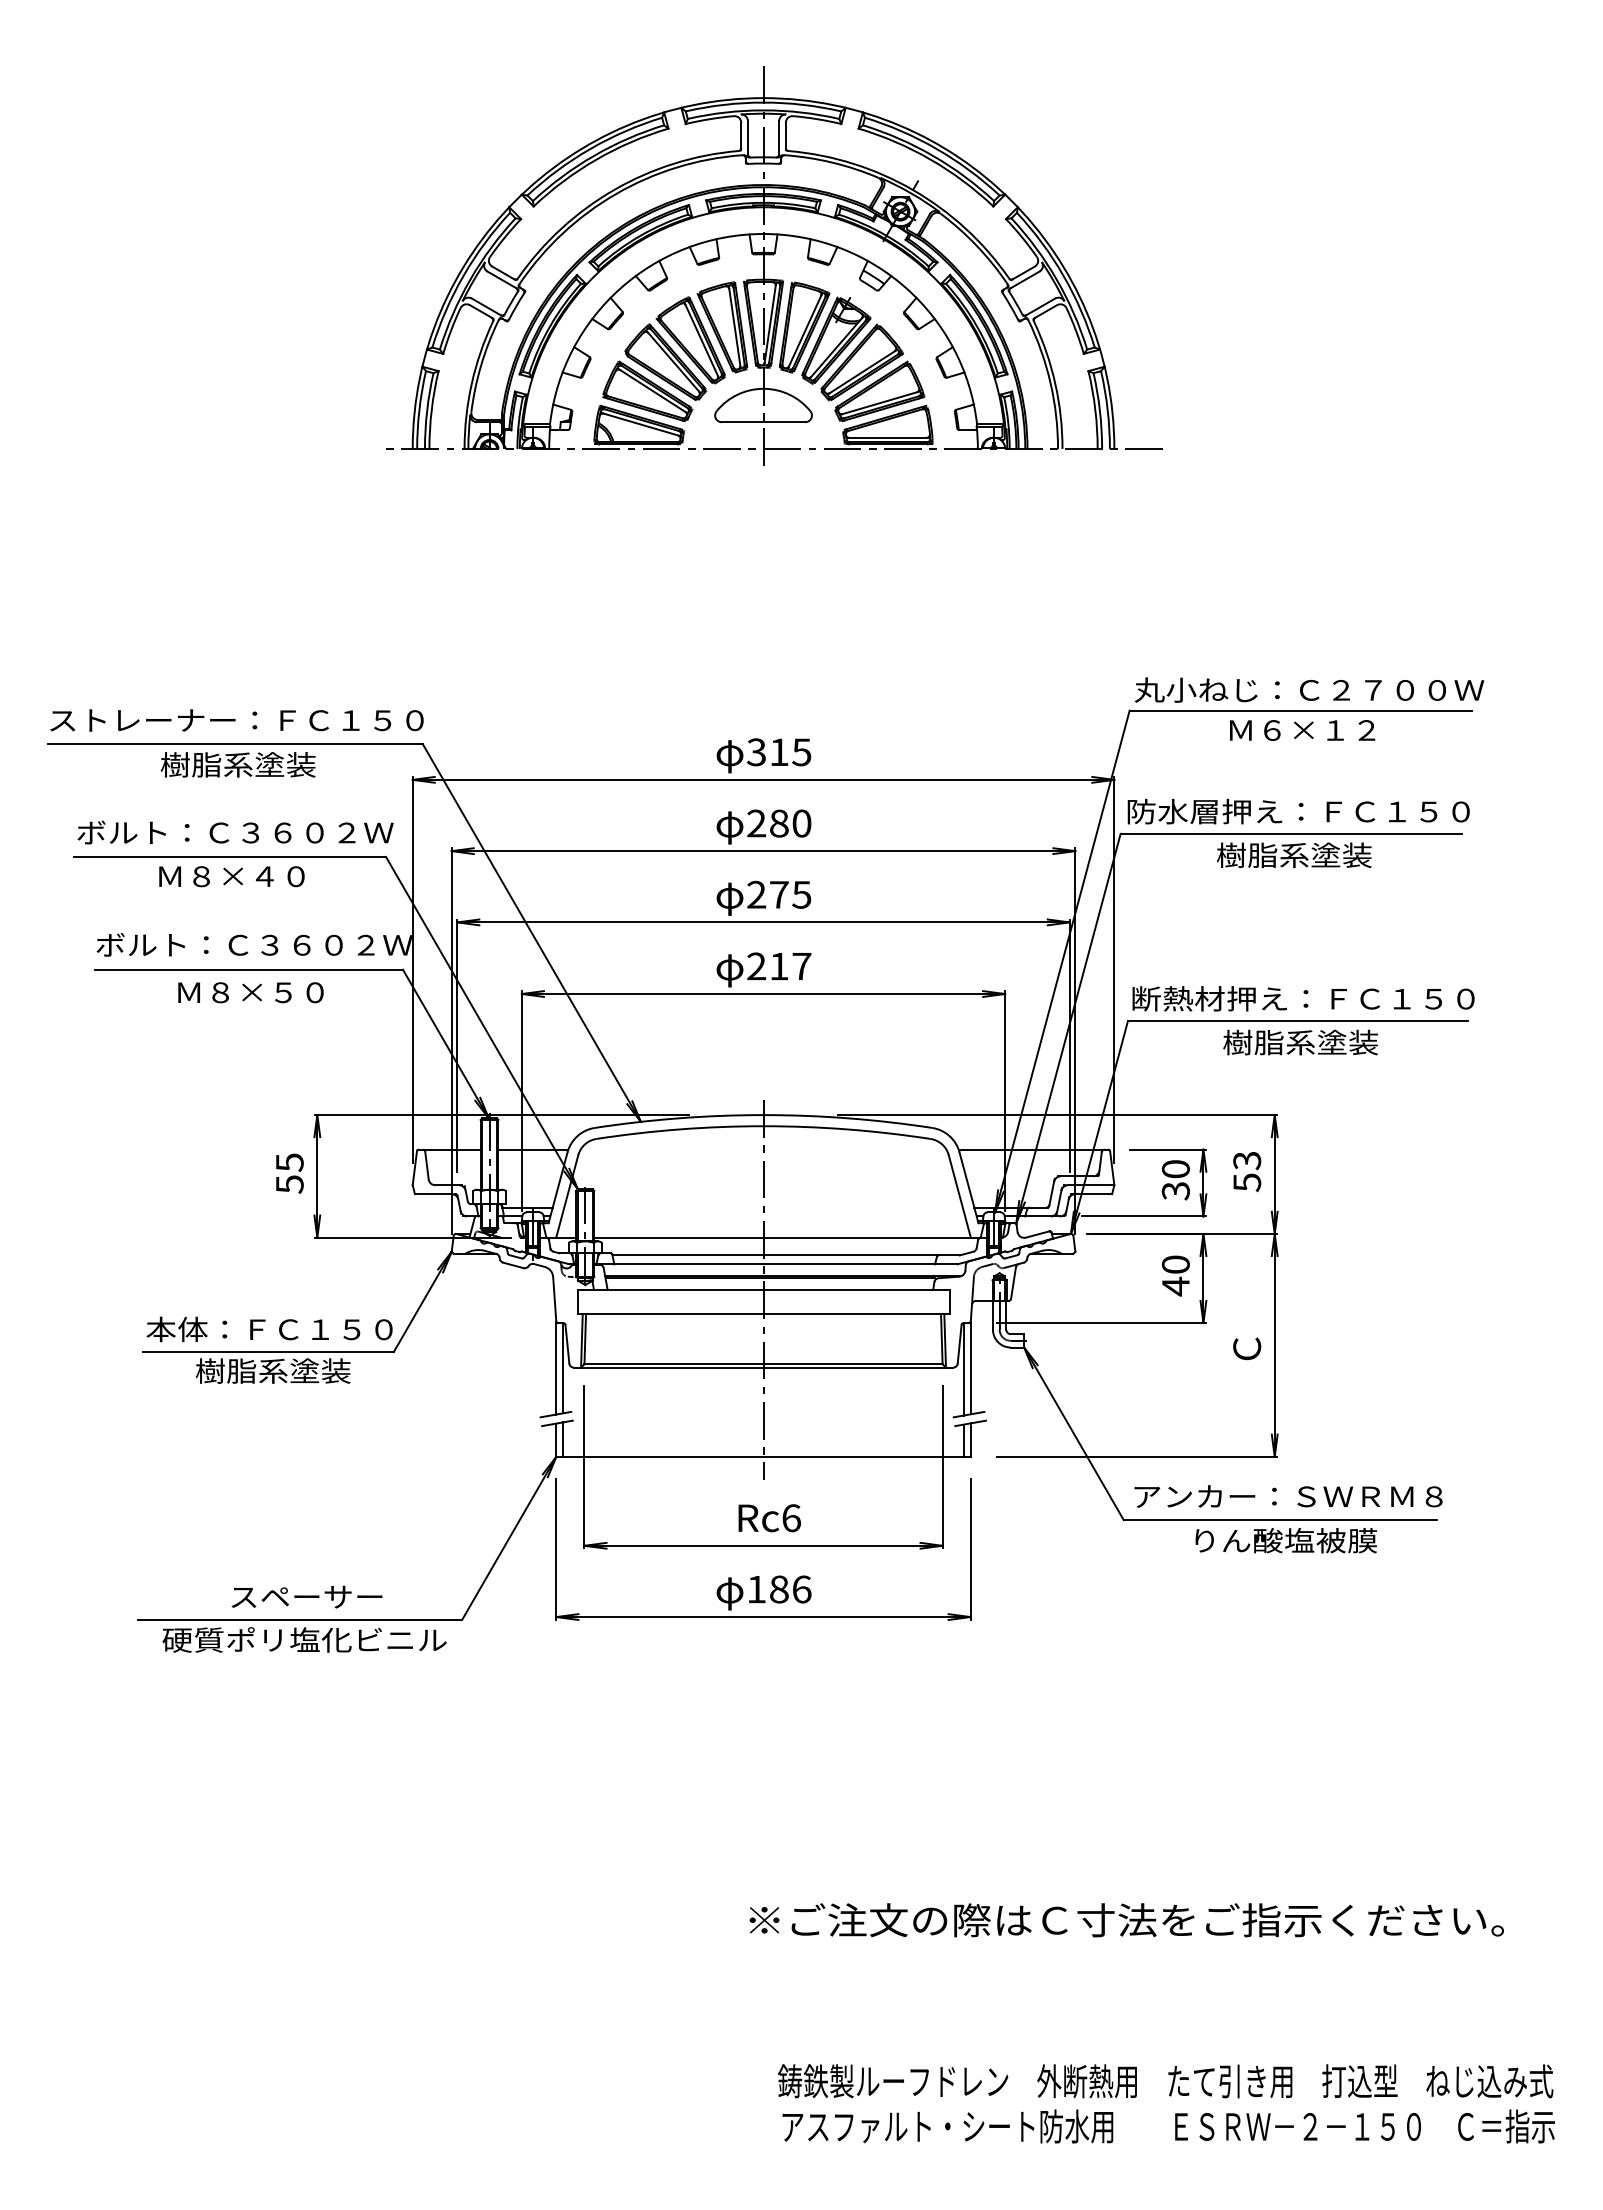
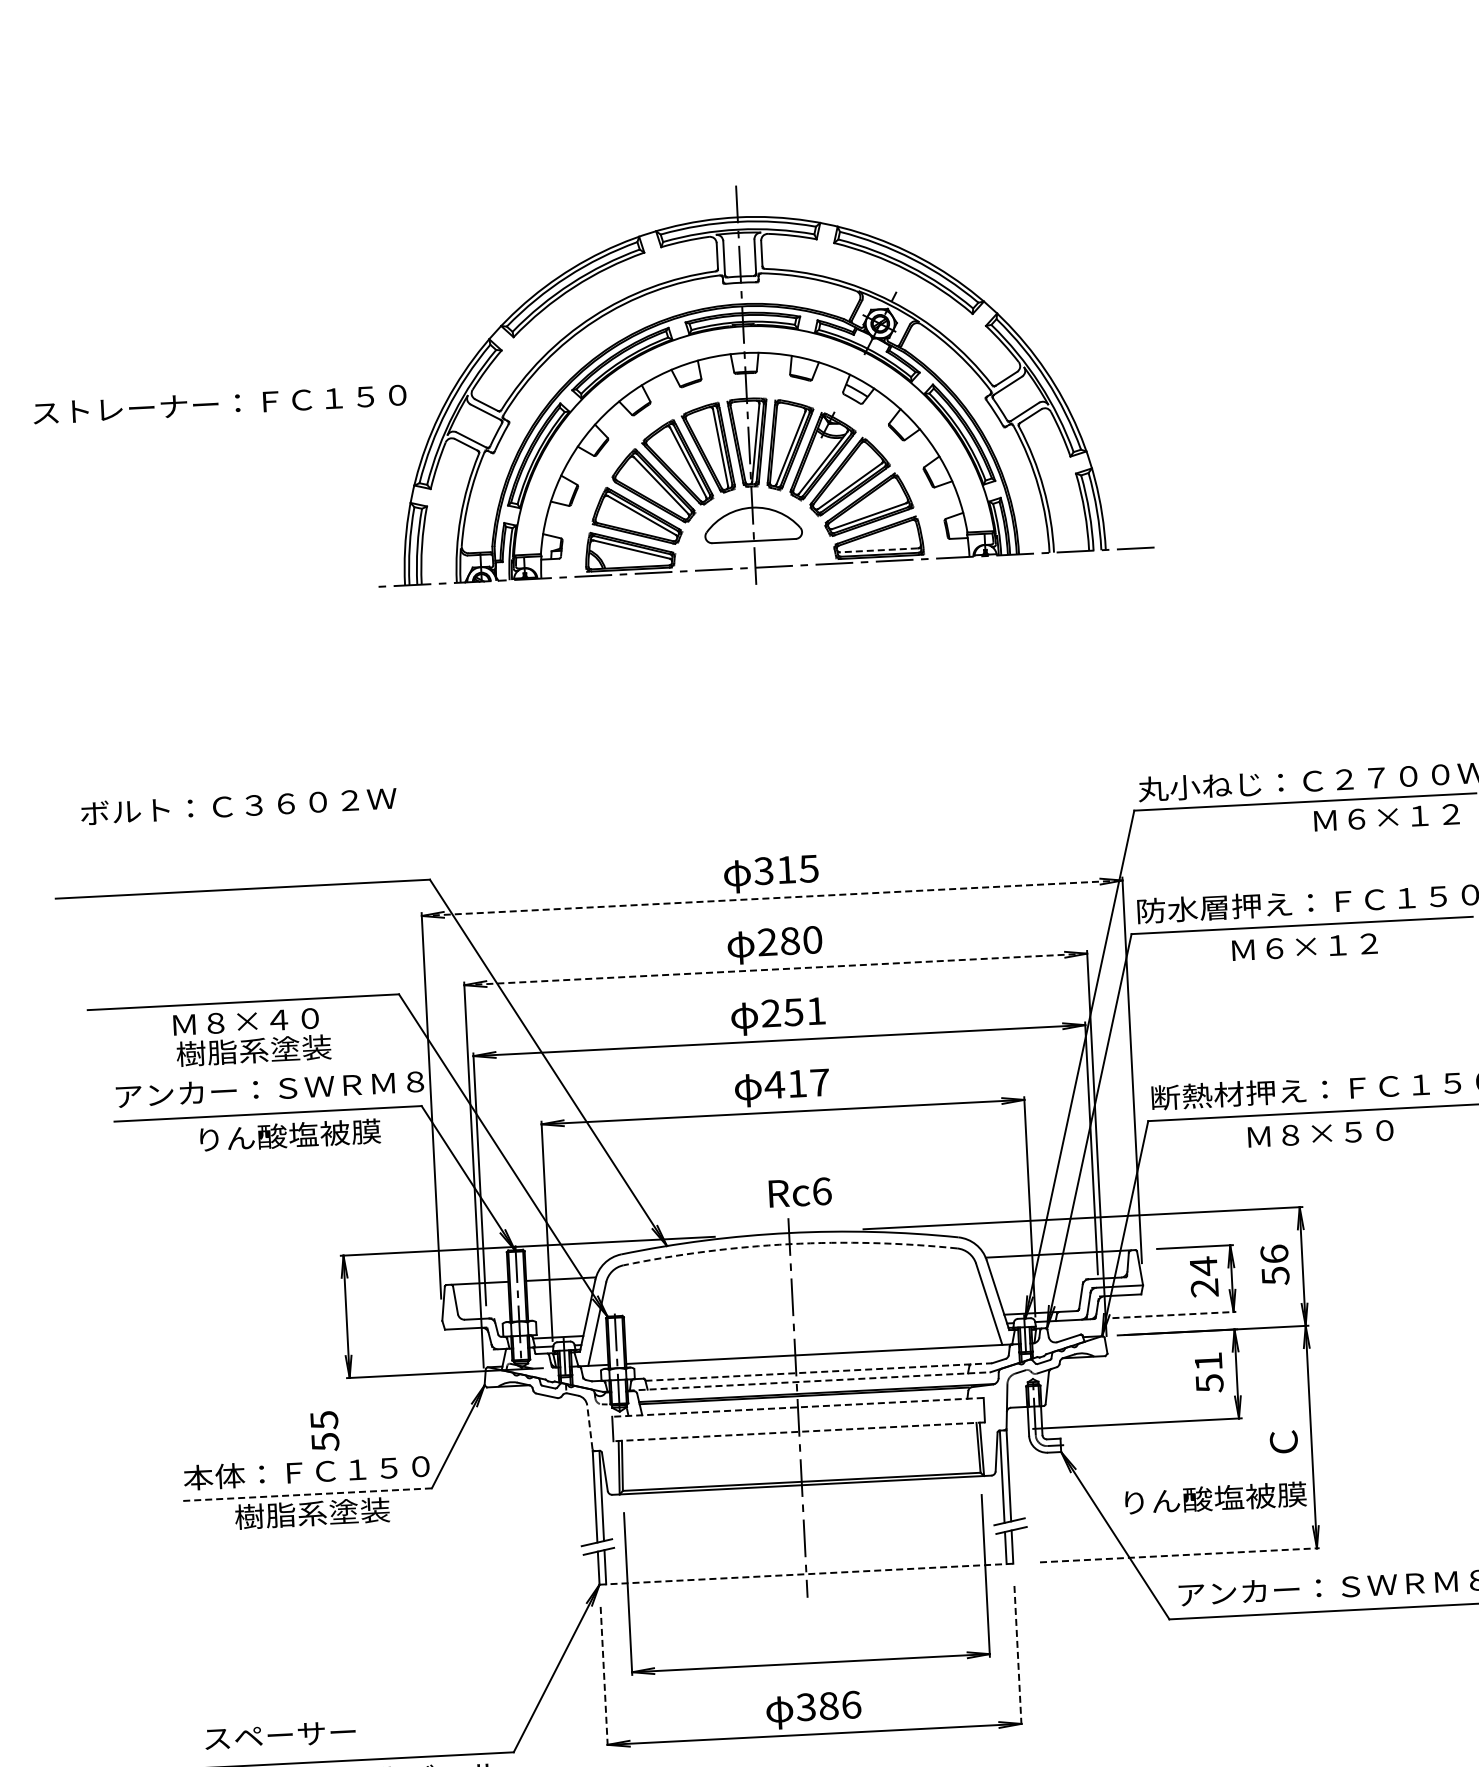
line: (887, 437) -> (878, 550), solid -> dashed
text: (236, 720) -> (219, 404), moved
text: (1302, 730) -> (1386, 817), moved
text: (237, 764) -> (253, 1050), moved
line: (763, 779) -> (772, 897), solid -> dashed
text: (235, 832) -> (238, 805), moved
line: (763, 851) -> (775, 969), solid -> dashed
text: (1294, 855) -> (1306, 946), 樹脂系塗装 -> Ｍ６×１２
text: (790, 894) -> (804, 1011), 275 -> 251
text: (253, 944) -> (271, 1088), ボルト：Ｃ３６０２Ｗ -> アンカー：ＳＷＲＭ８
text: (756, 965) -> (774, 1084), 217 -> 417
text: (269, 992) -> (289, 1135), Ｍ８×５０ -> りん酸塩被膜
text: (1300, 1042) -> (1321, 1133), 樹脂系塗装 -> Ｍ８×５０
arc: (763, 1126) -> (789, 1244), solid -> dashed
text: (1247, 1160) -> (1274, 1253), 53 -> 56
text: (289, 1173) -> (324, 1431), moved
text: (1175, 1179) -> (1203, 1276), 30 -> 24
line: (1144, 1216) -> (1174, 1315), solid -> dashed
line: (786, 1255) -> (819, 1372), solid -> dashed
line: (775, 1264) -> (808, 1381), solid -> dashed
text: (1175, 1275) -> (1208, 1372), 40 -> 51
line: (763, 1289) -> (797, 1407), solid -> dashed
line: (554, 1298) -> (589, 1426), solid -> dashed
line: (763, 1314) -> (799, 1432), solid -> dashed
line: (268, 1352) -> (306, 1495), solid -> dashed
line: (764, 1456) -> (807, 1573), solid -> dashed
line: (1137, 1456) -> (1179, 1555), solid -> dashed
text: (769, 1518) -> (800, 1192), moved
text: (1285, 1540) -> (1215, 1498), moved
line: (556, 1549) -> (604, 1677), solid -> dashed
line: (970, 1549) -> (1017, 1656), solid -> dashed
text: (756, 1589) -> (806, 1707), 186 -> 386
text: (306, 1596) -> (279, 1734), moved

